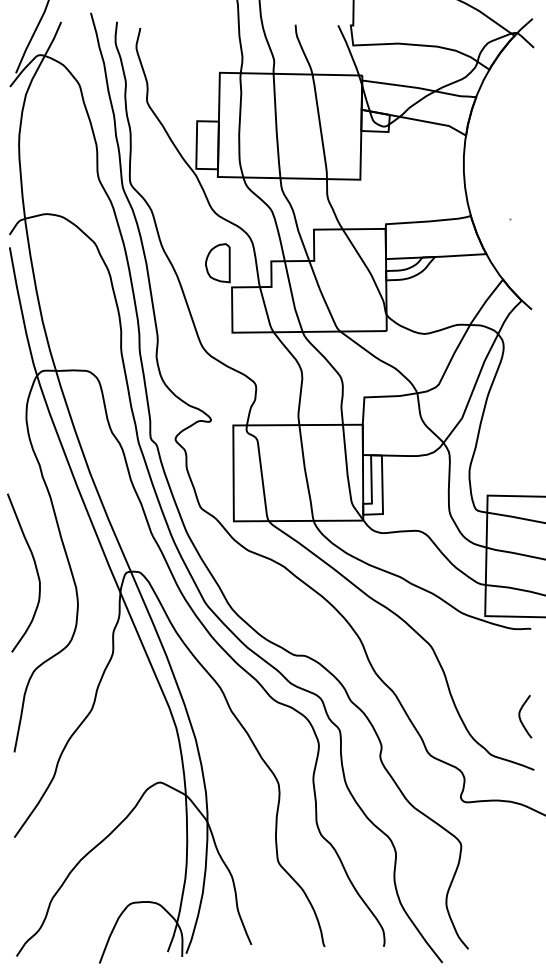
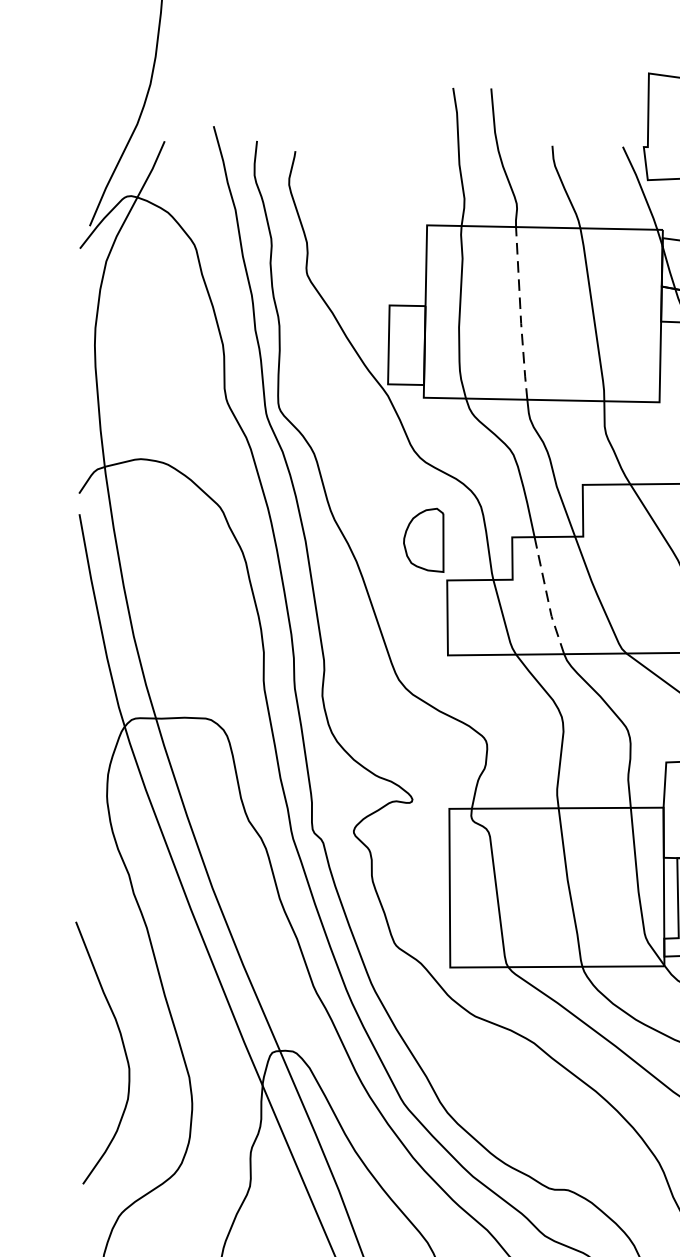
line: (276, 127) -> (520, 315), solid -> dashed
line: (292, 297) -> (547, 597), solid -> dashed

